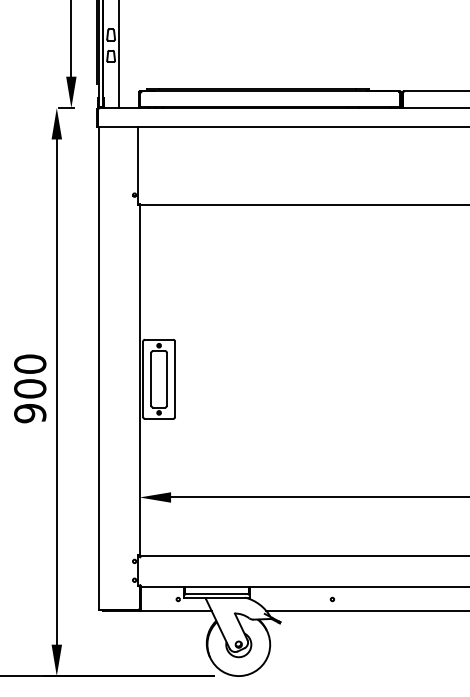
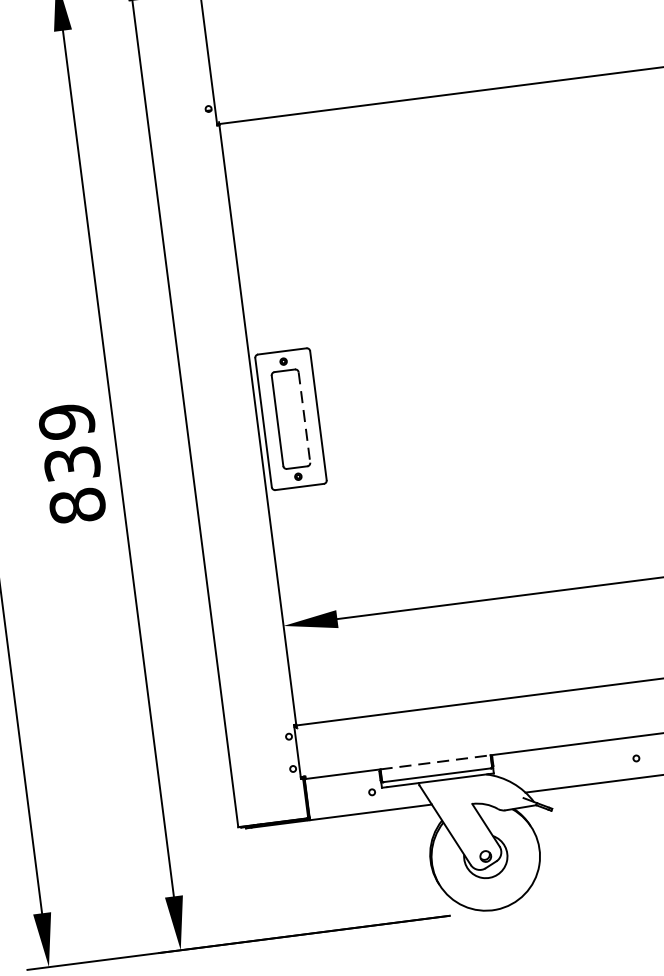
line: (166, 379) -> (303, 417), solid -> dashed
text: (30, 388) -> (72, 463), 900 -> 839
line: (217, 586) -> (436, 761), solid -> dashed

